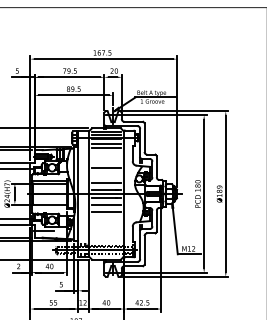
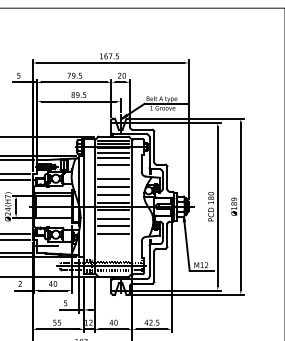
line: (106, 154) -> (113, 164), added
line: (106, 175) -> (113, 187), added
line: (106, 219) -> (113, 233), added

